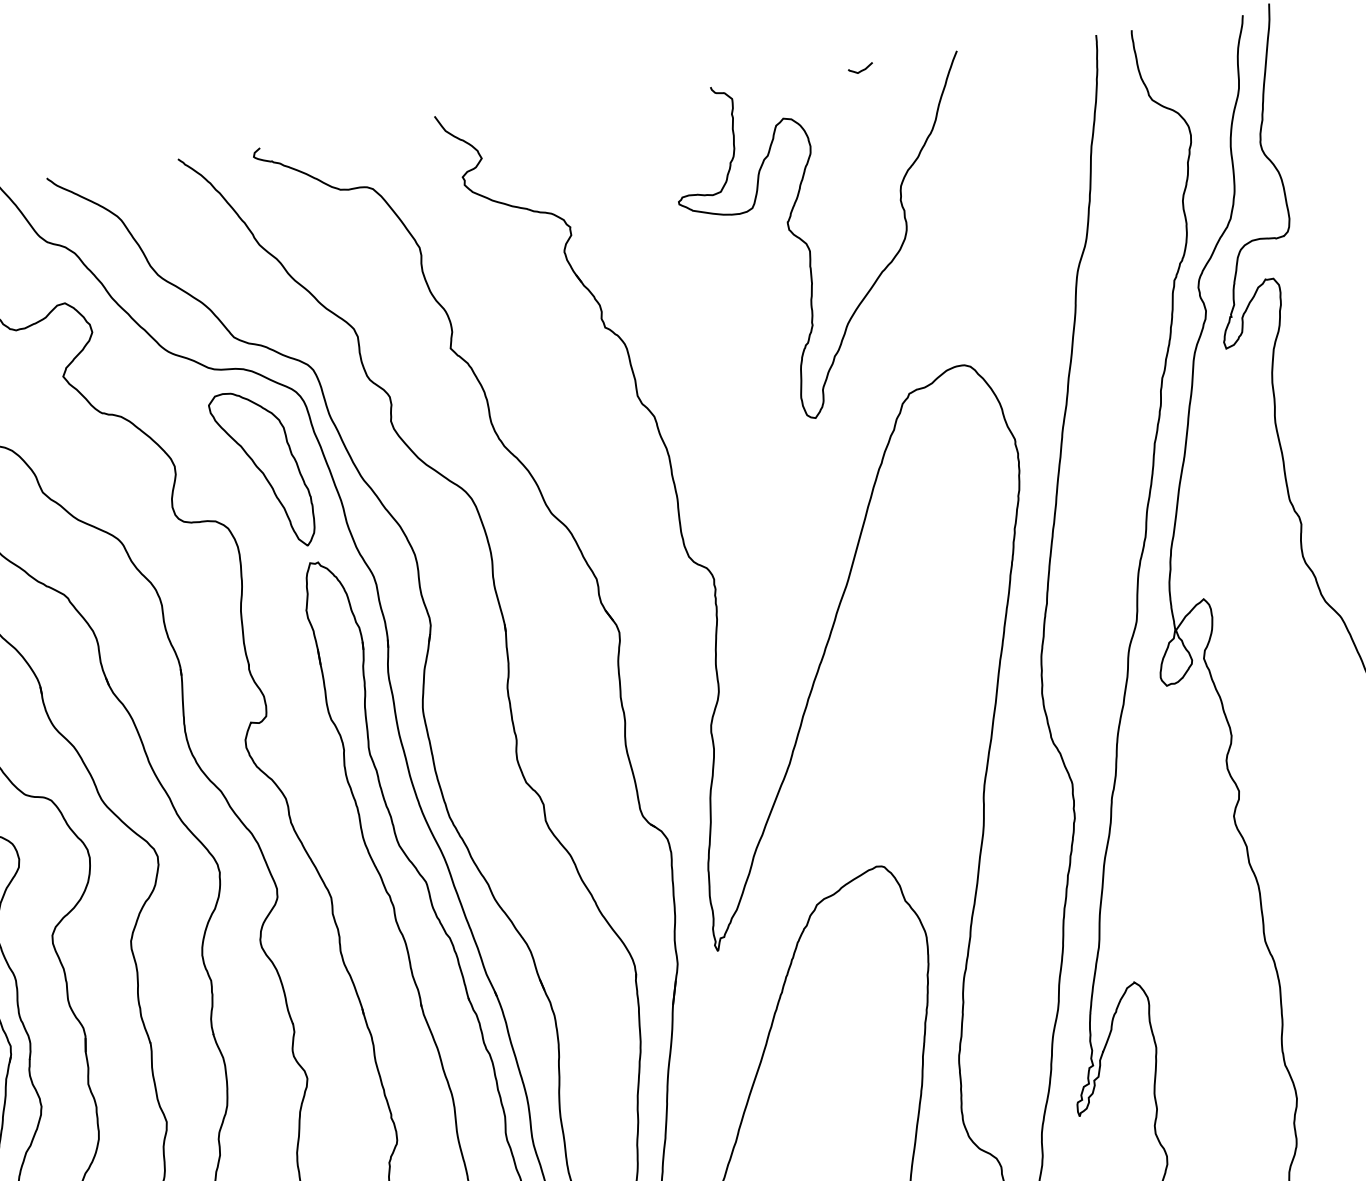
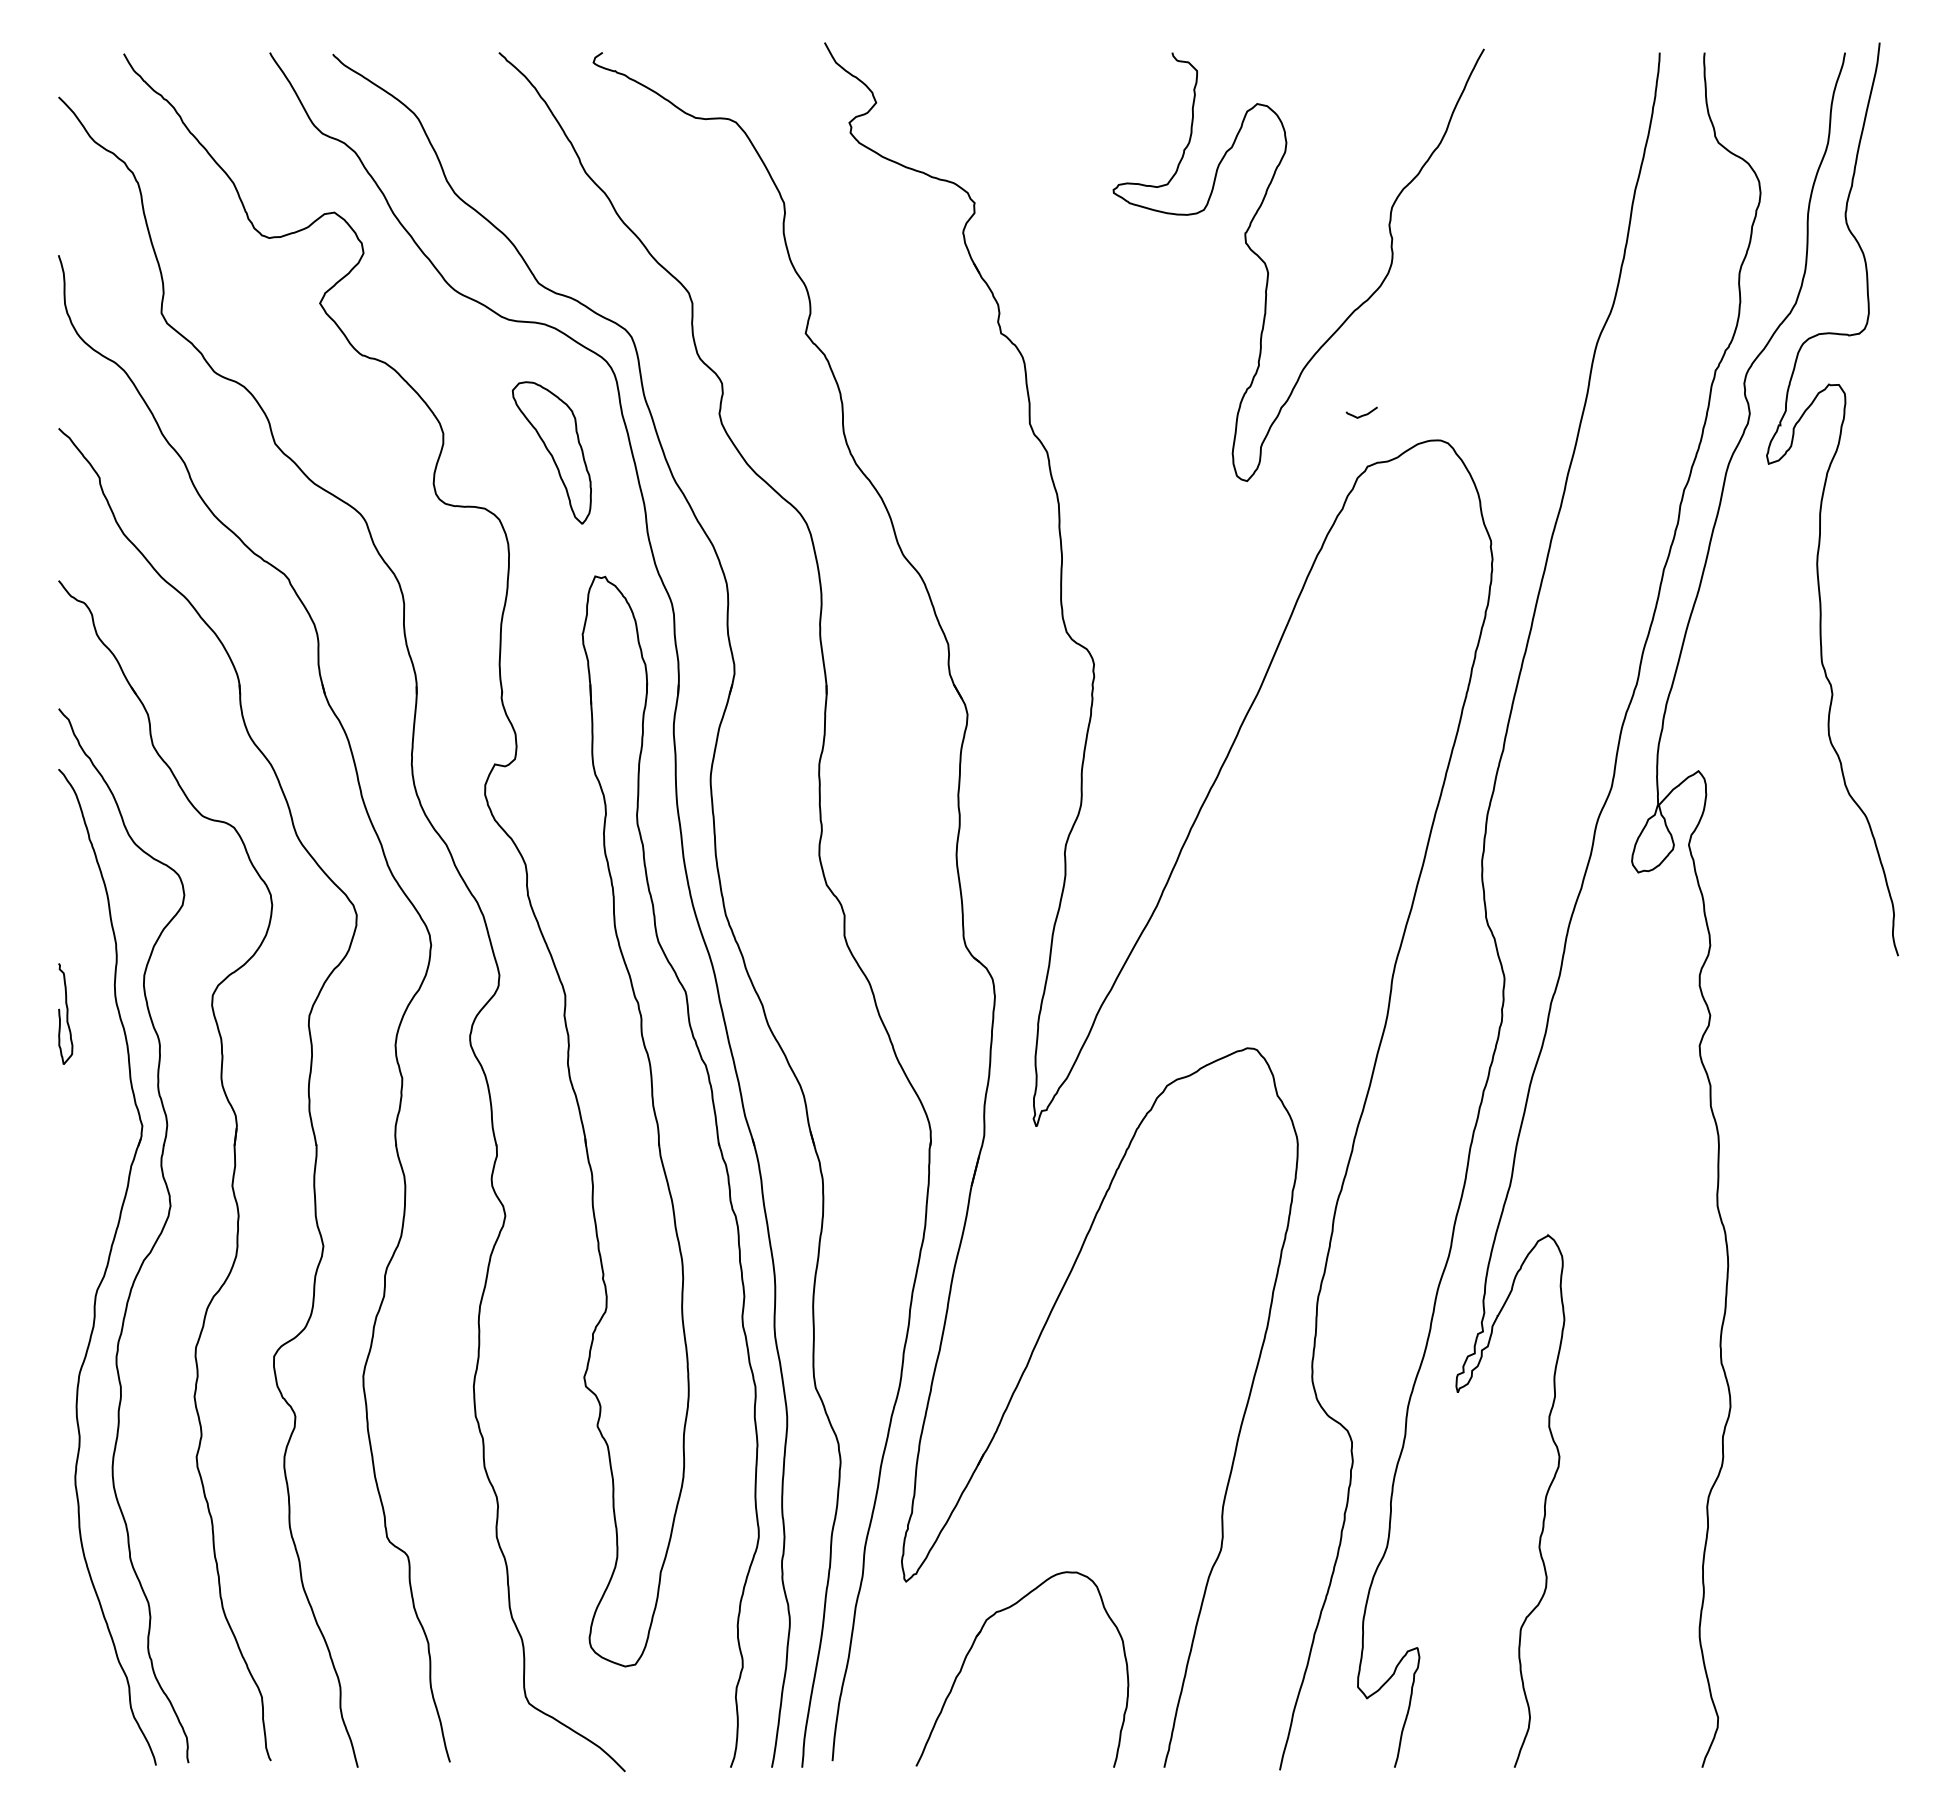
curve: (861, 69) -> (1362, 414), moved
part: (262, 469) -> (551, 452), size x0.7

